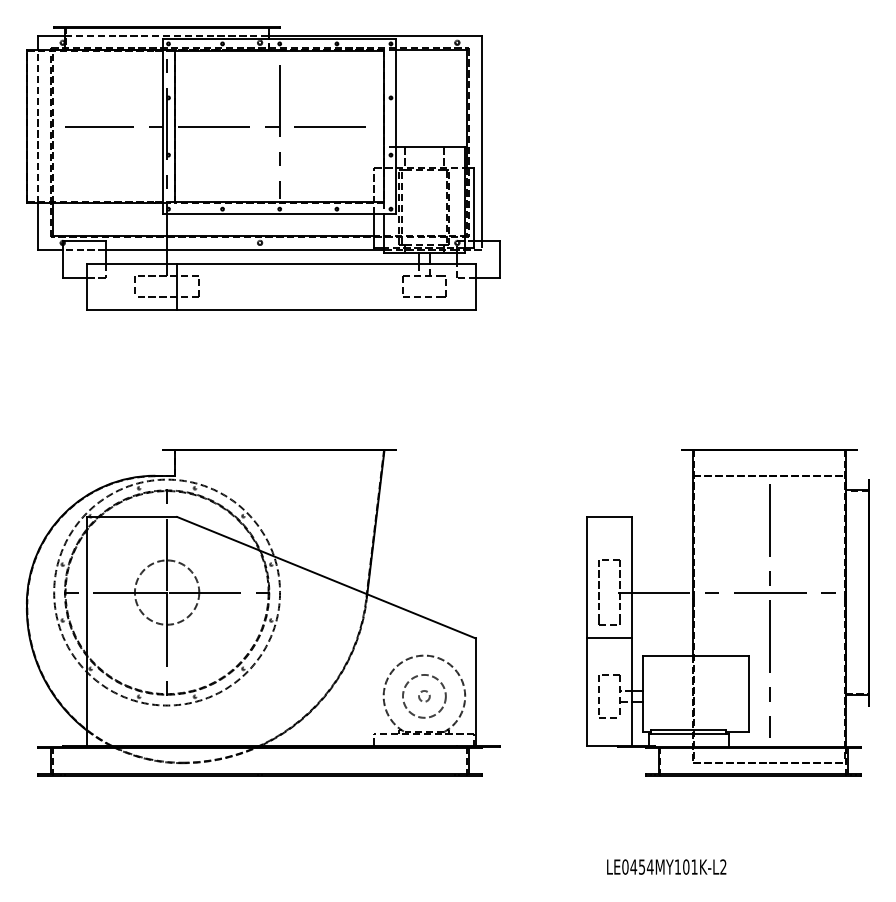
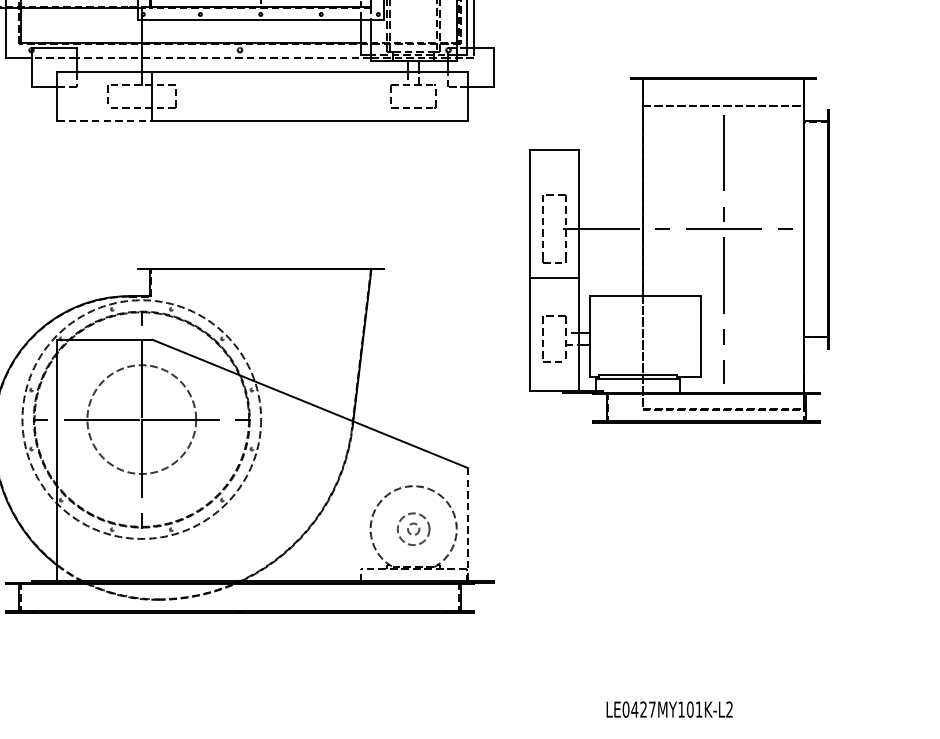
line: (244, 250) -> (223, 58), solid -> dashed
line: (132, 309) -> (105, 120), solid -> dashed
circle: (166, 592) -> (141, 419), size x1.6
part: (727, 612) -> (678, 250), moved
line: (475, 692) -> (467, 525), solid -> dashed
circle: (424, 695) -> (413, 528), size x0.7
text: (646, 866) -> (648, 709), LE0454MY101K-L2 -> LE0427MY101K-L2

